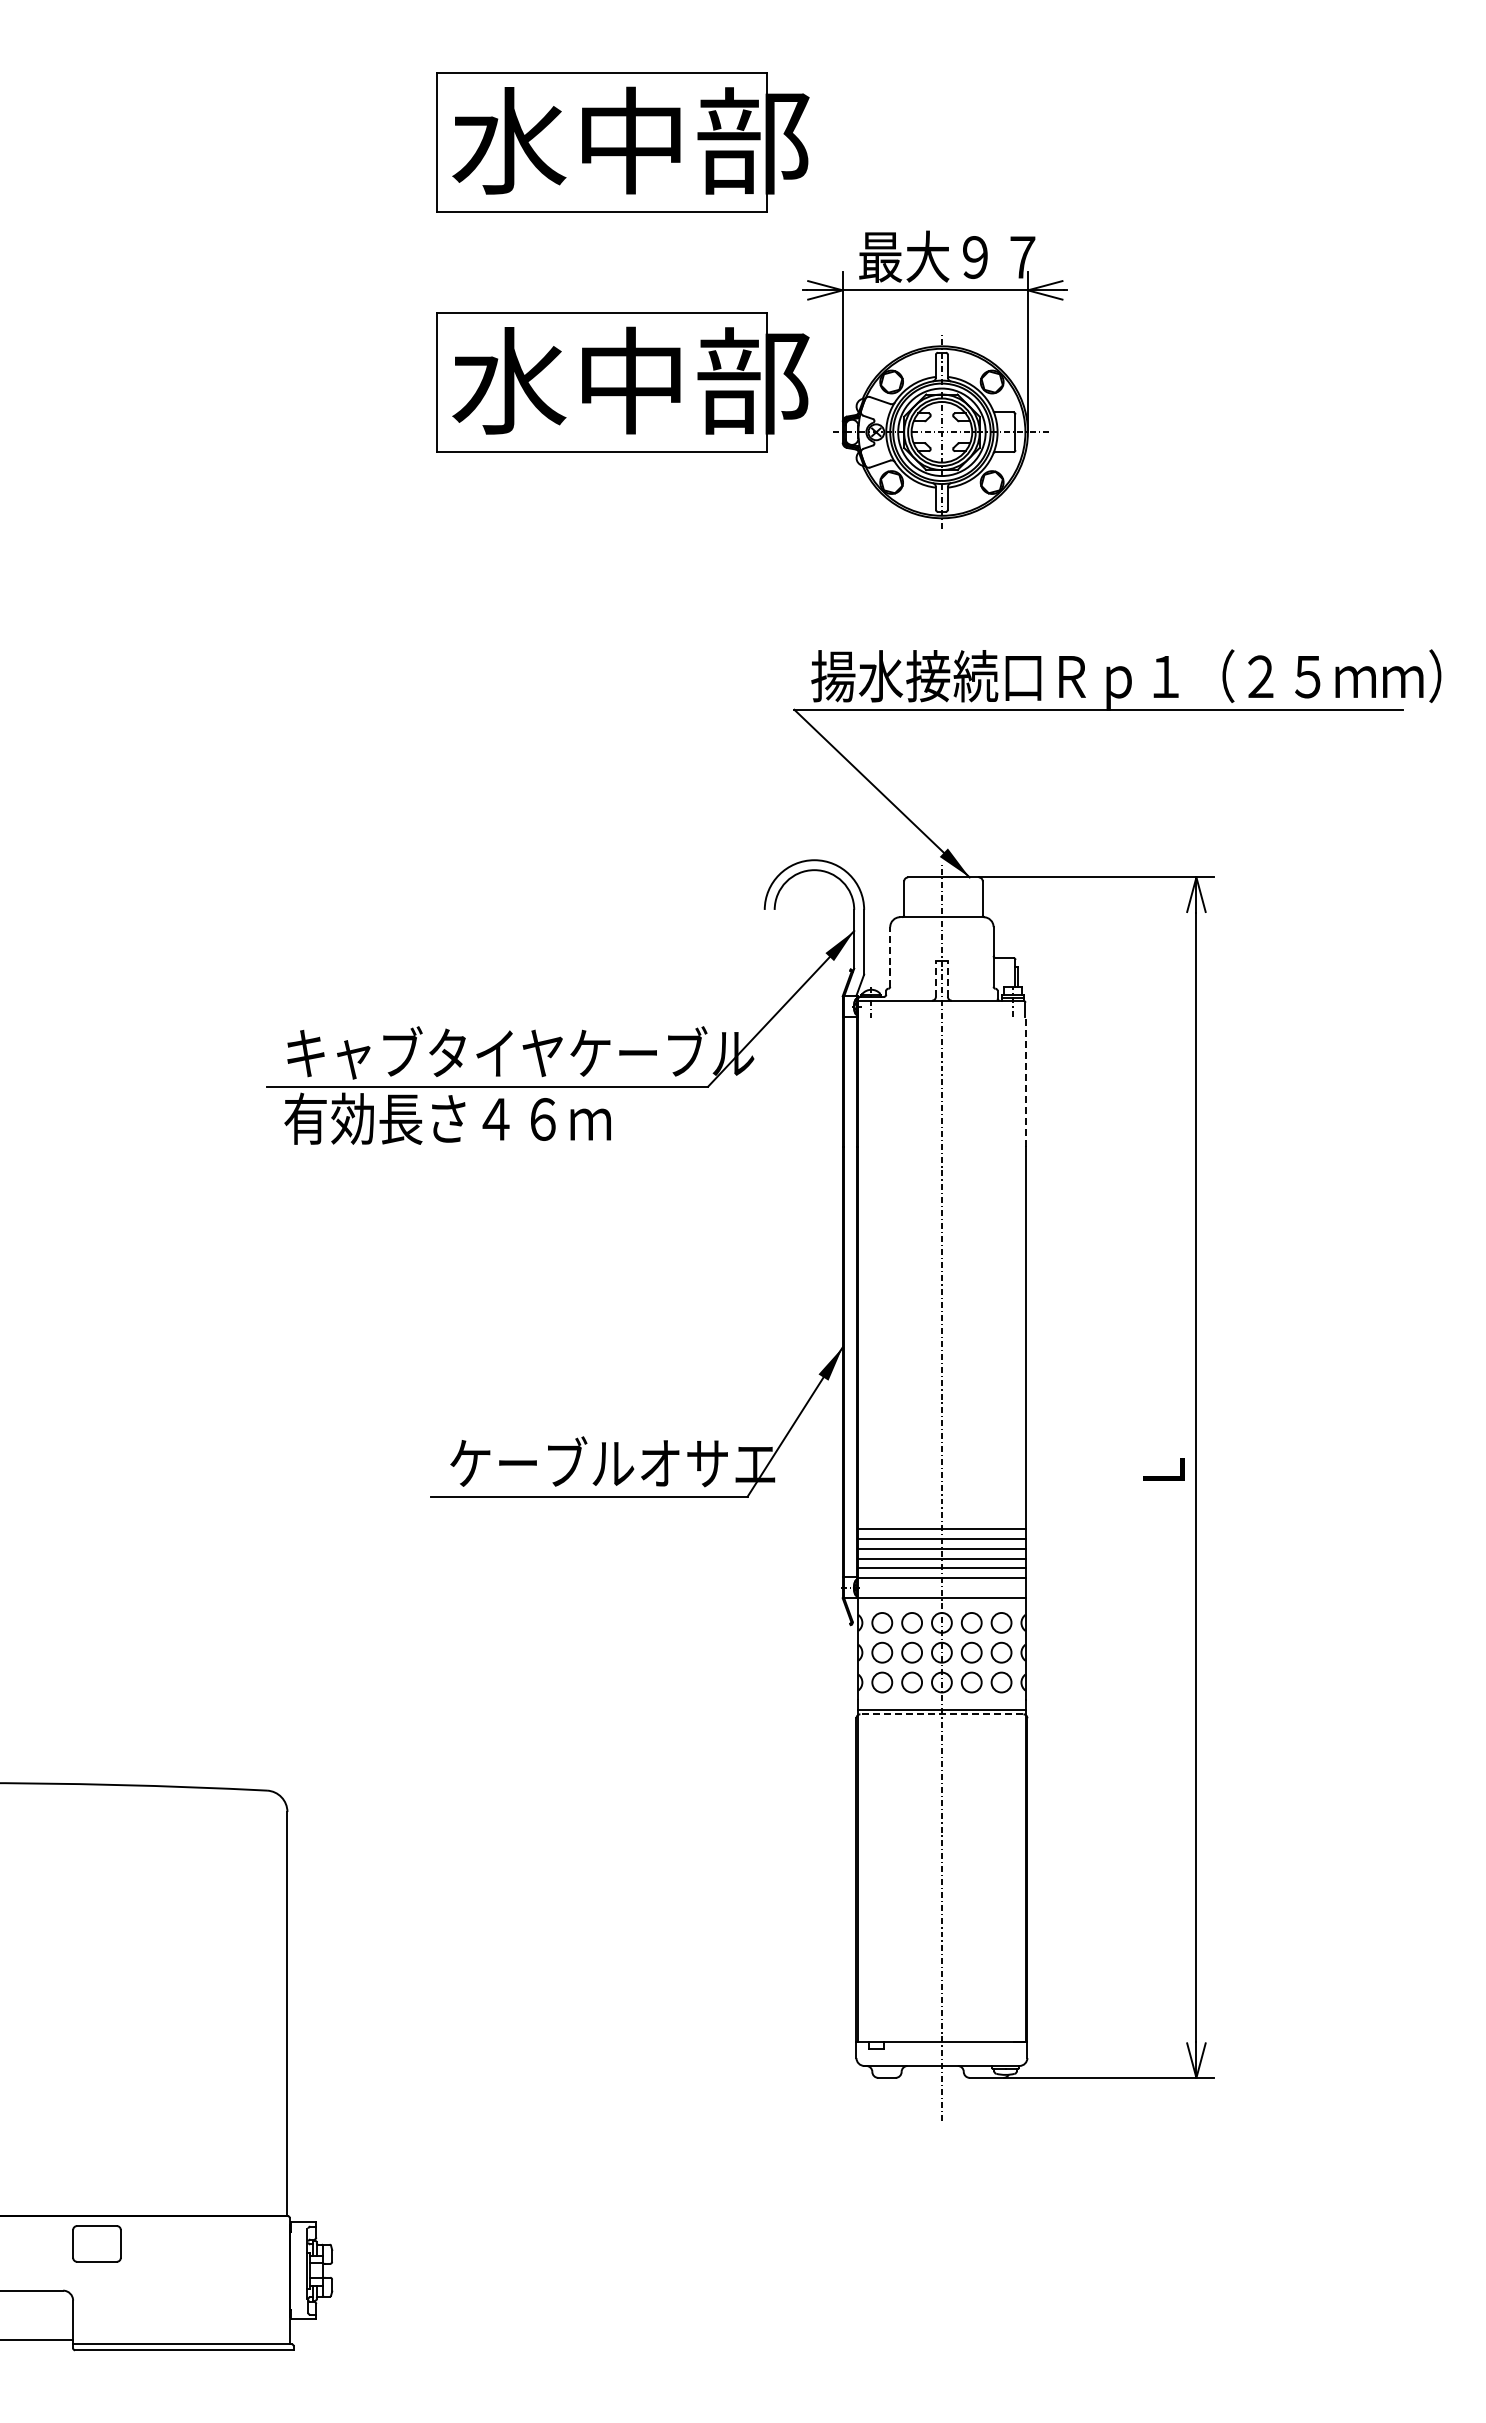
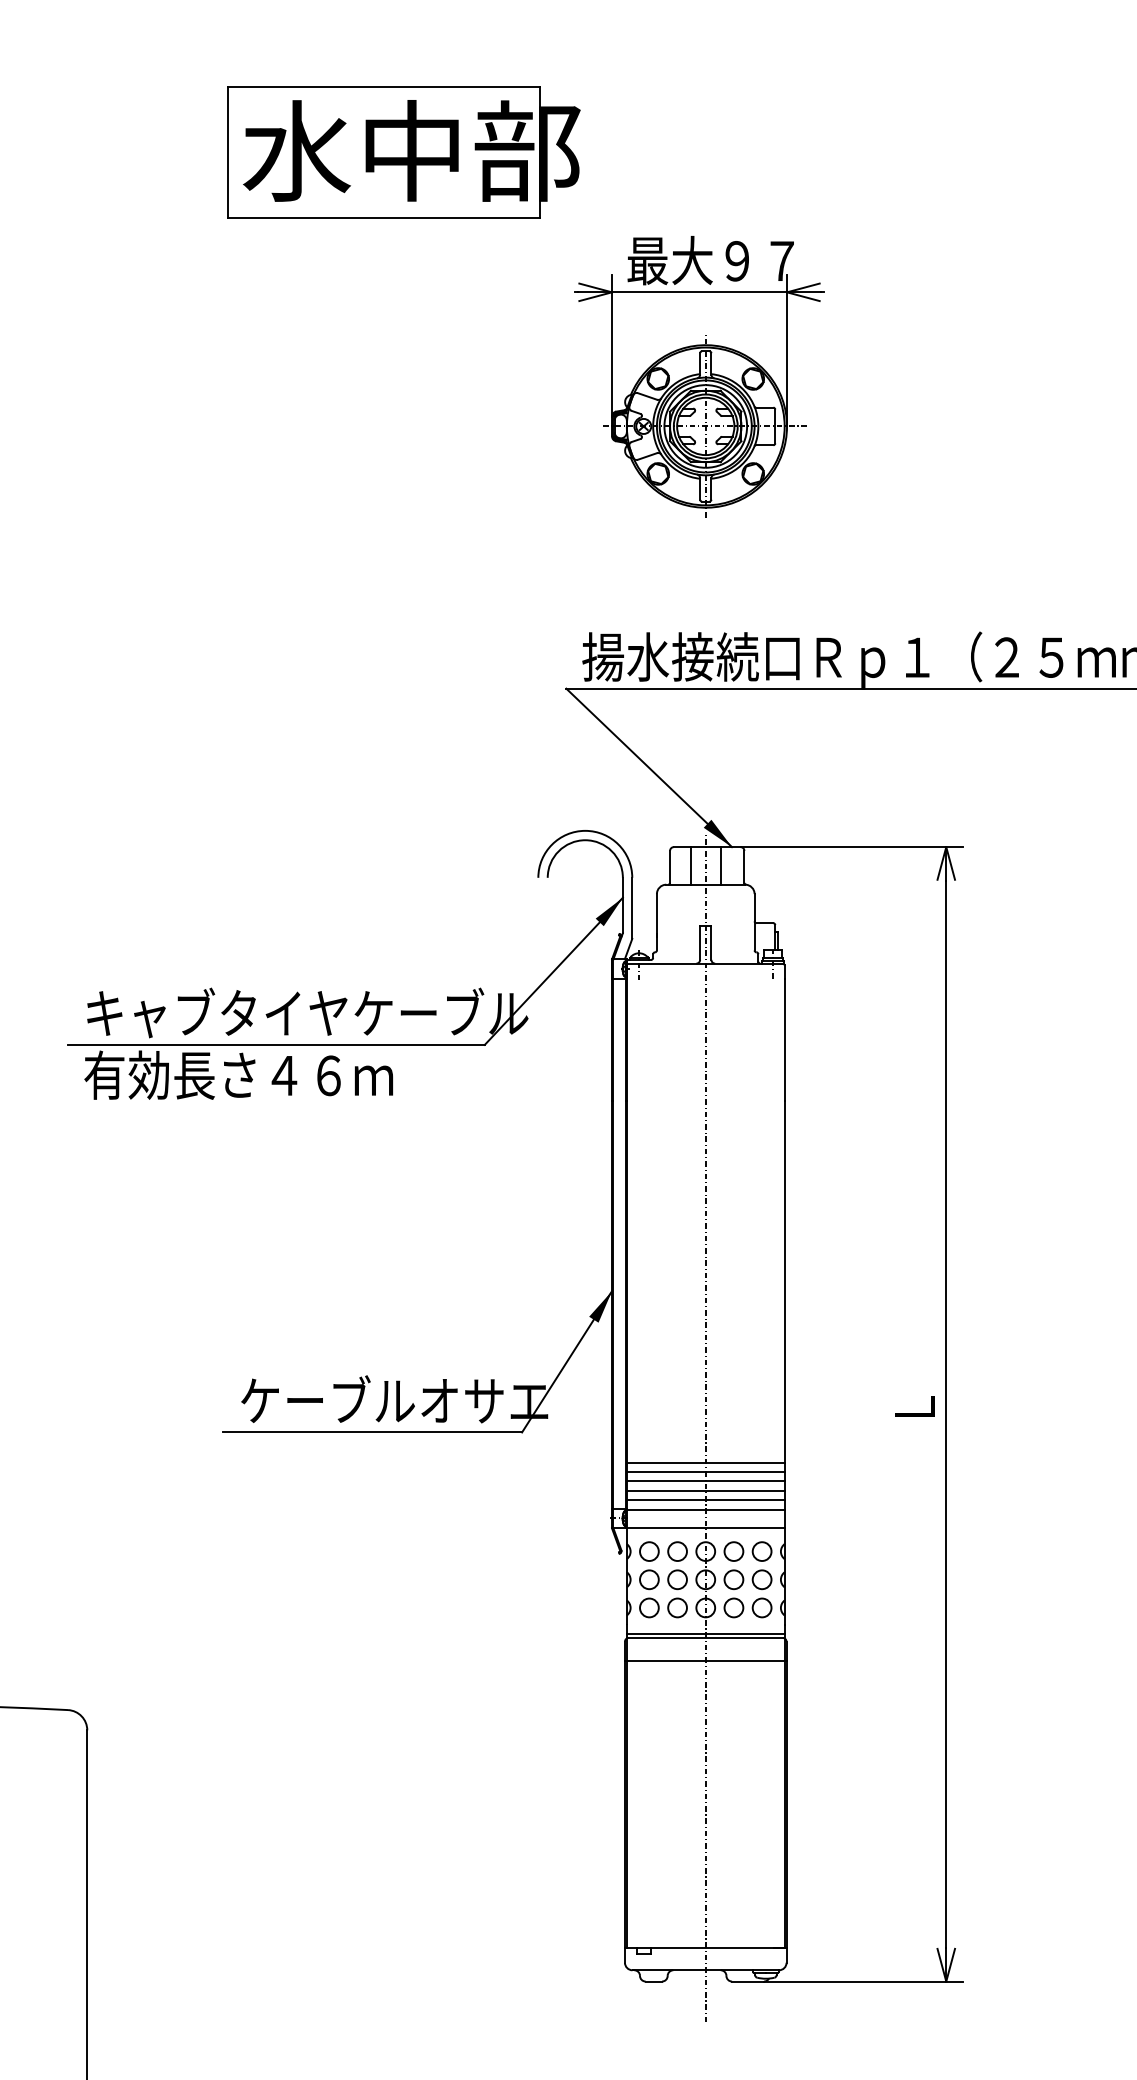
part: (622, 382) -> (403, 379), removed
line: (926, 897) -> (691, 866), added
line: (957, 897) -> (720, 866), added
line: (890, 956) -> (657, 921), dashed -> solid
line: (935, 978) -> (699, 942), dashed -> solid
line: (947, 978) -> (711, 942), dashed -> solid
line: (1025, 1081) -> (784, 1039), dashed -> solid
line: (940, 1714) -> (704, 1638), dashed -> solid
line: (941, 1738) -> (705, 1660), added

